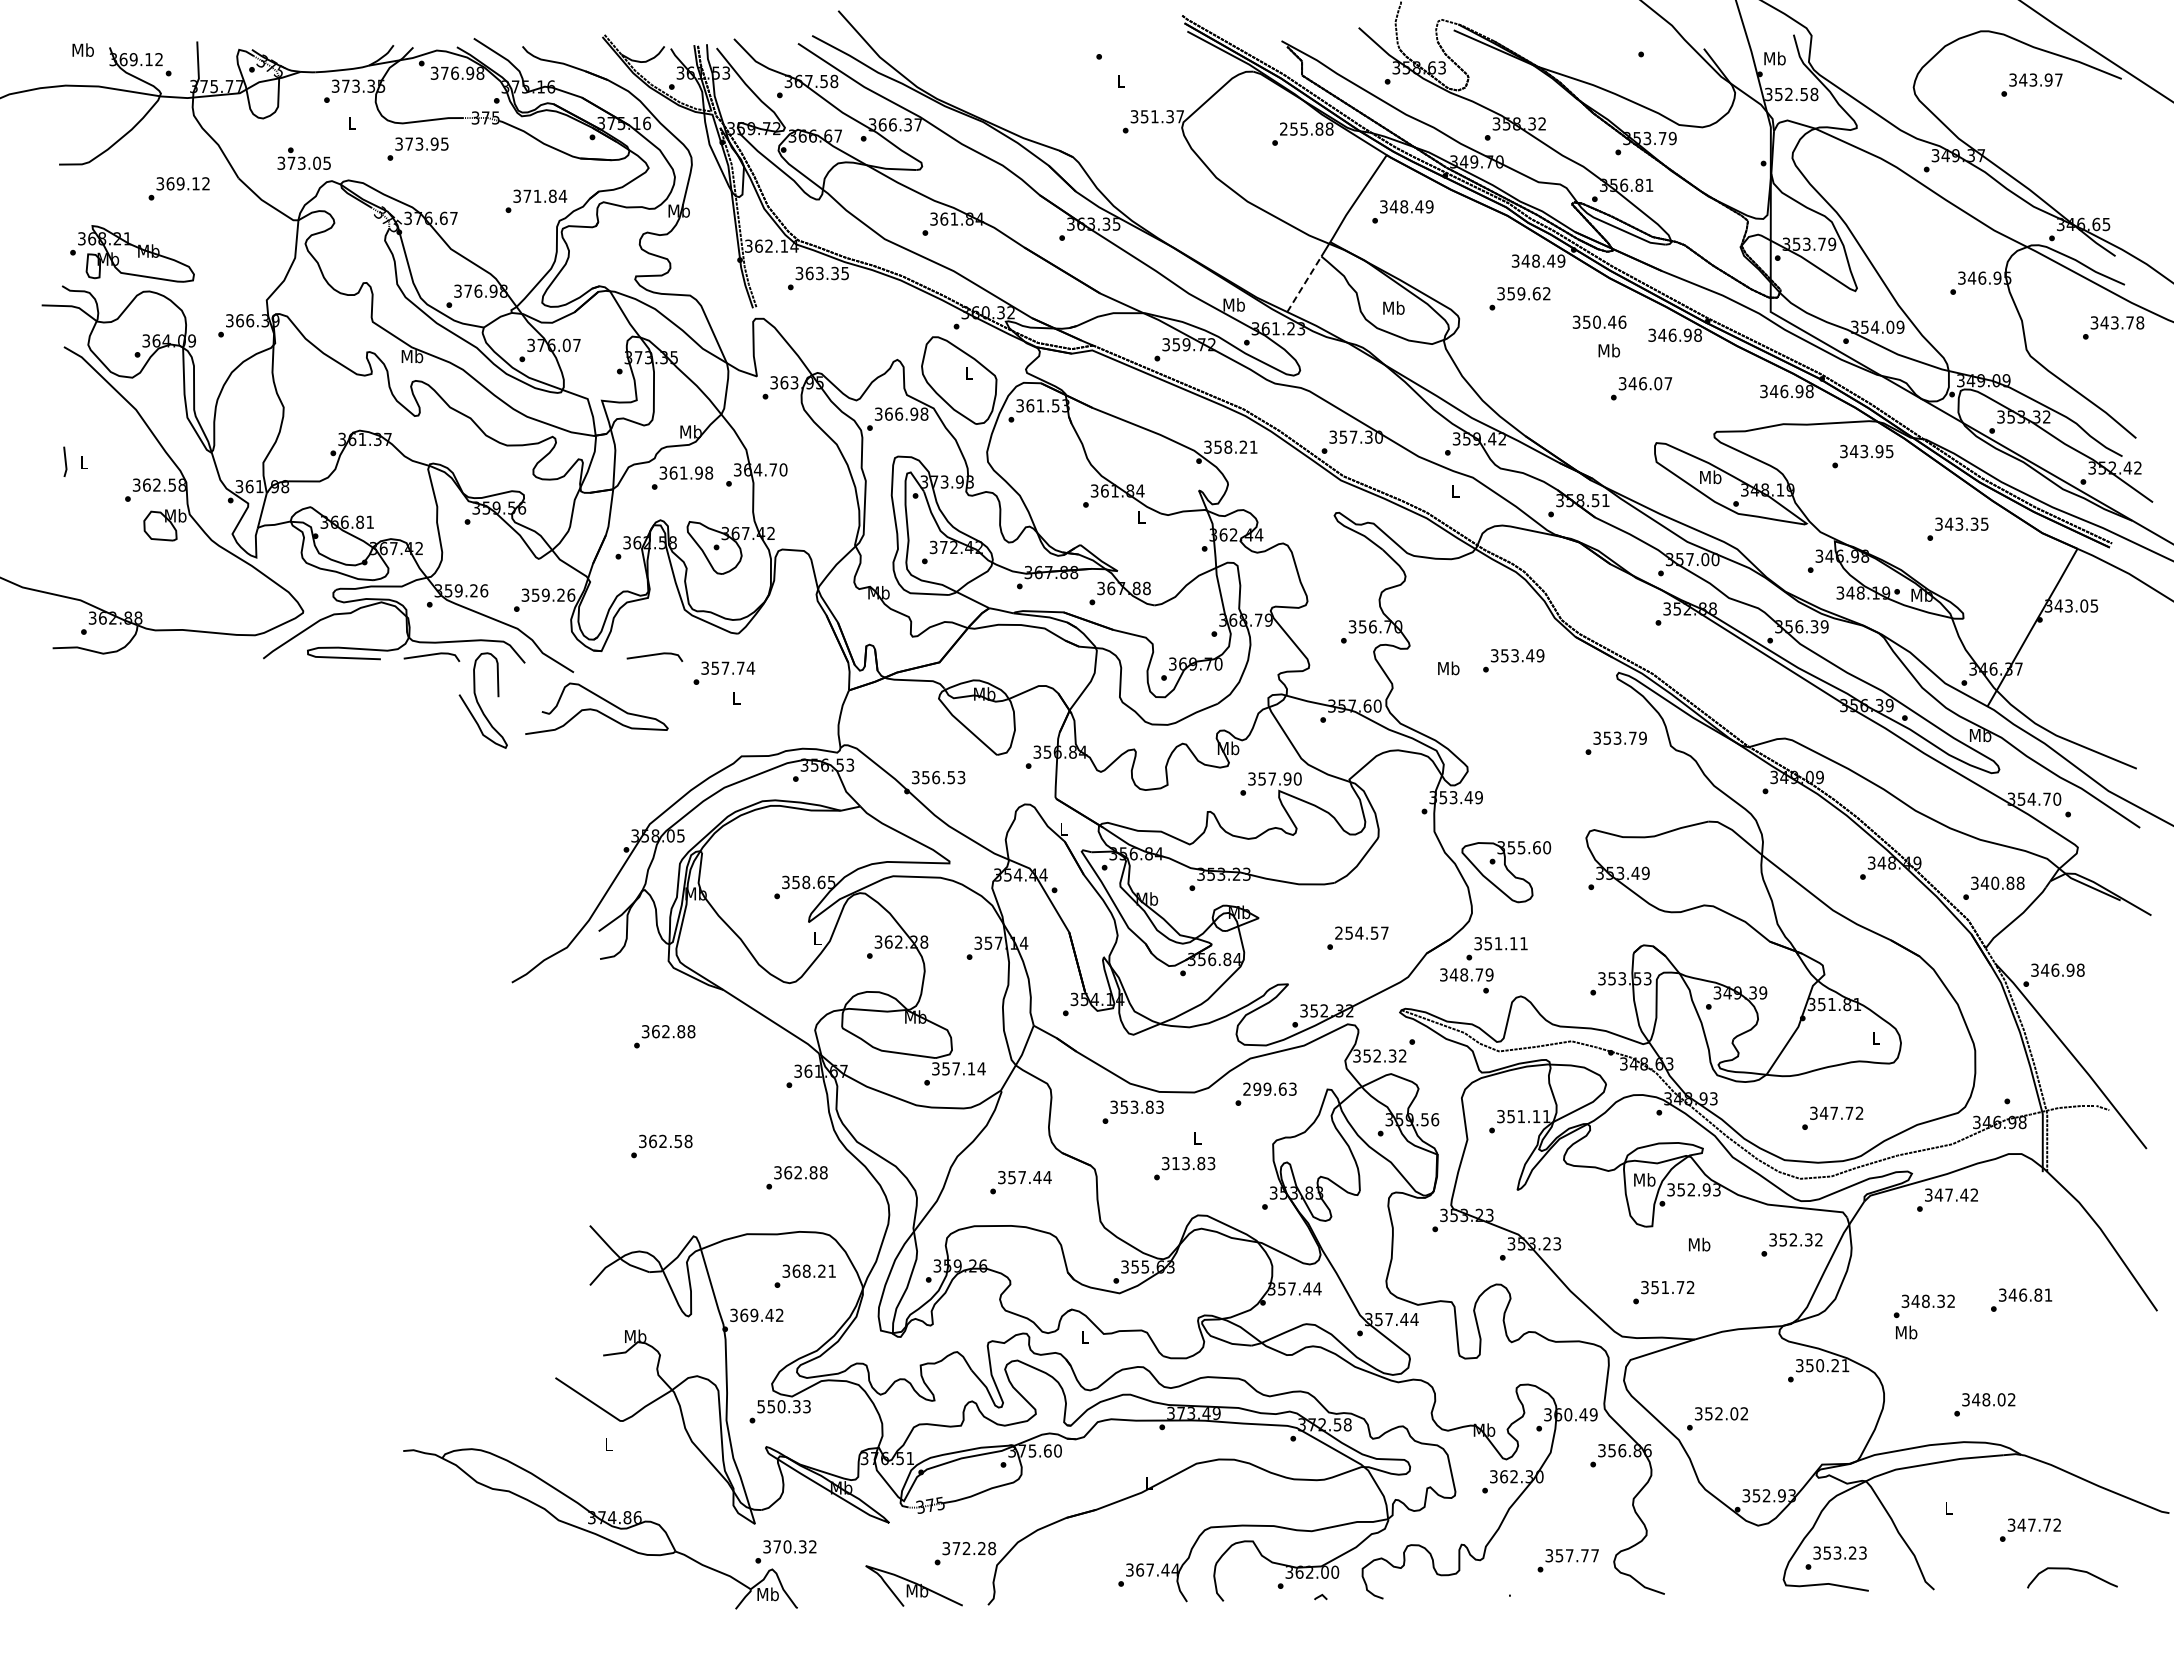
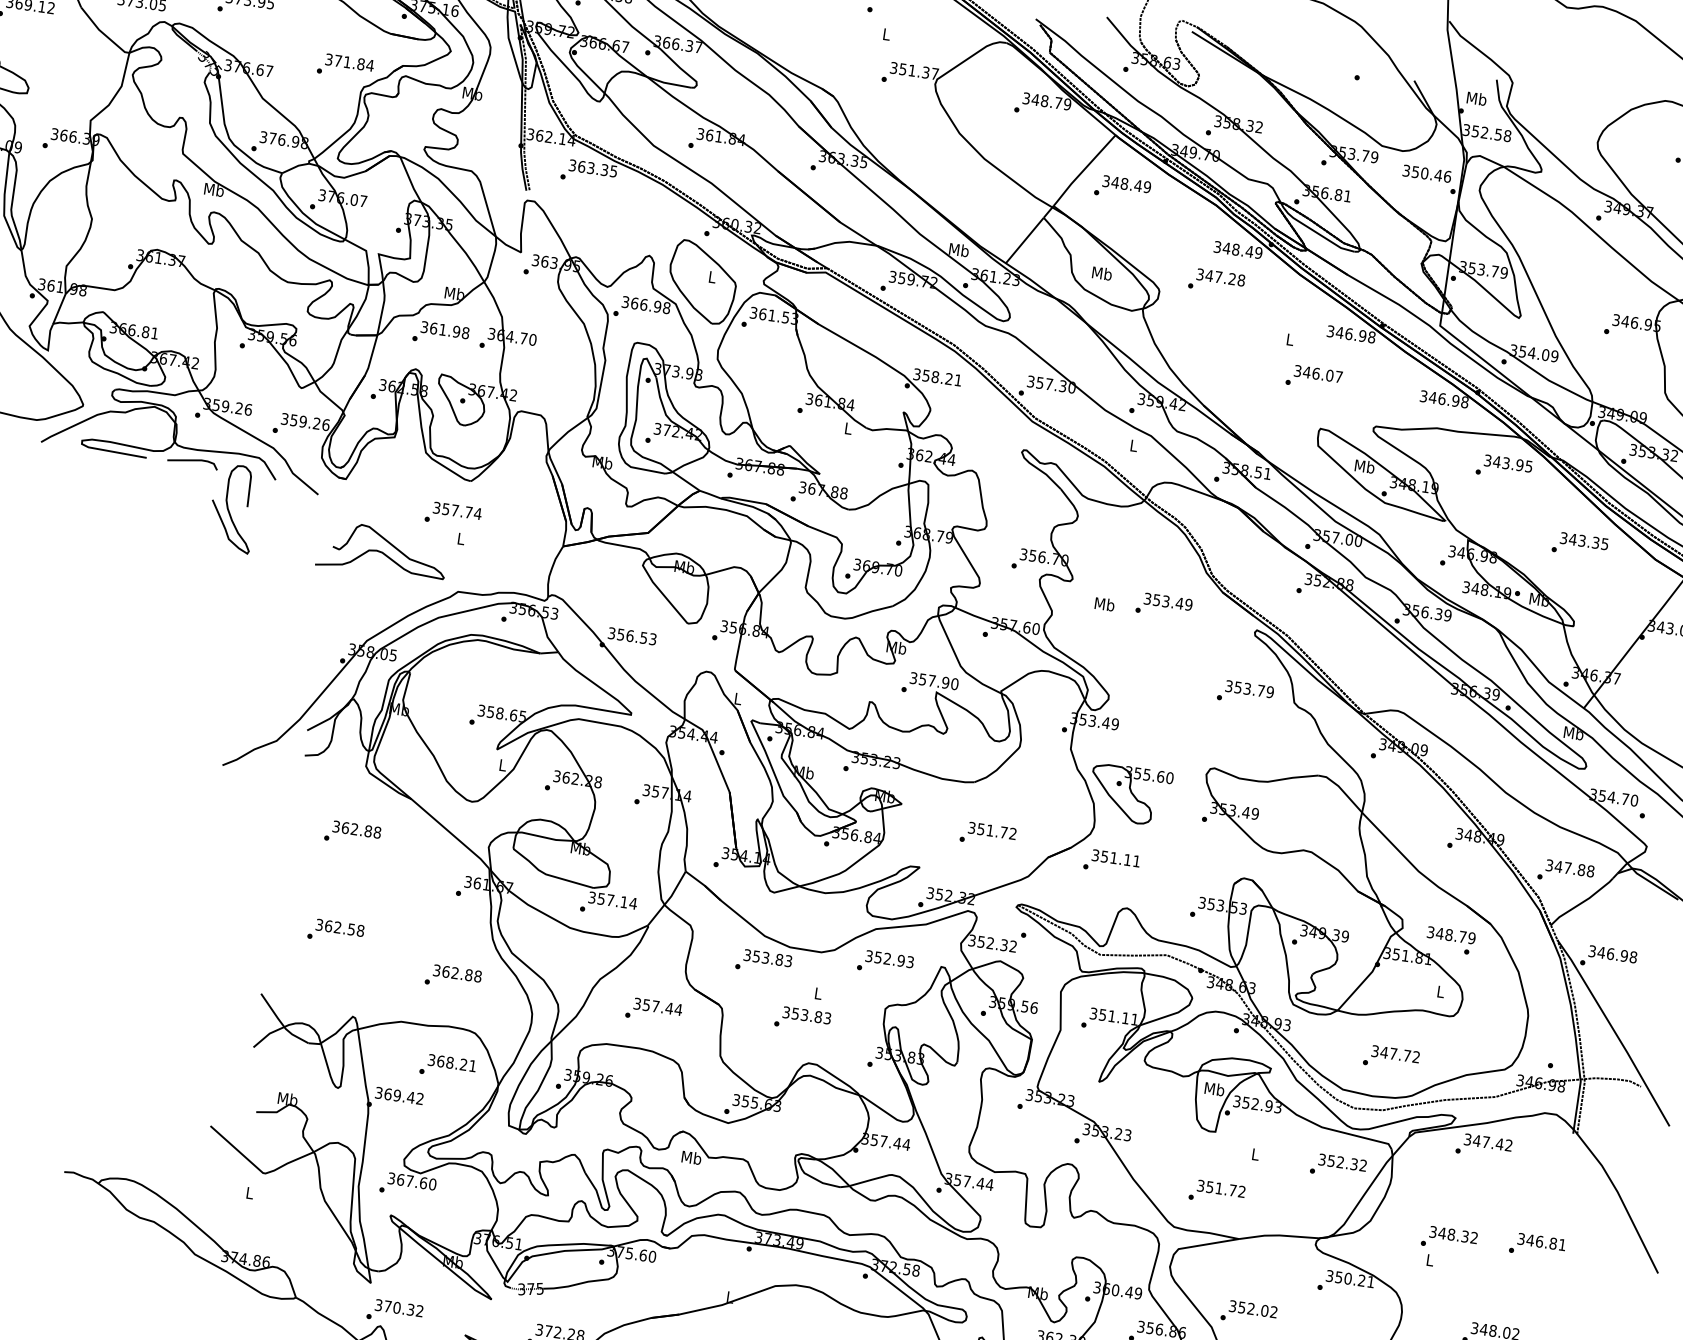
text: (1306, 128) -> (1046, 100), 255.88 -> 348.79
line: (1304, 284) -> (1024, 240), dashed -> solid
text: (1528, 293) -> (1224, 277), 359.62 -> 347.28
text: (1599, 321) -> (1427, 173), moved
text: (1609, 350) -> (1290, 339), Mb -> L
line: (654, 655) -> (392, 489), removed
curve: (596, 709) -> (382, 551), moved
text: (1995, 882) -> (1568, 867), 340.88 -> 347.88
text: (1361, 932) -> (992, 830), 254.57 -> 351.72
text: (1466, 980) -> (1450, 940), moved
text: (1264, 1088) -> (884, 957), 299.63 -> 352.93
text: (1175, 1163) -> (795, 1013), 313.83 -> 353.83
text: (1699, 1244) -> (1255, 1154), Mb -> L
text: (1906, 1332) -> (1430, 1260), Mb -> L
text: (1084, 1336) -> (691, 1157), L -> Mb
text: (783, 1406) -> (411, 1181), 550.33 -> 367.60

